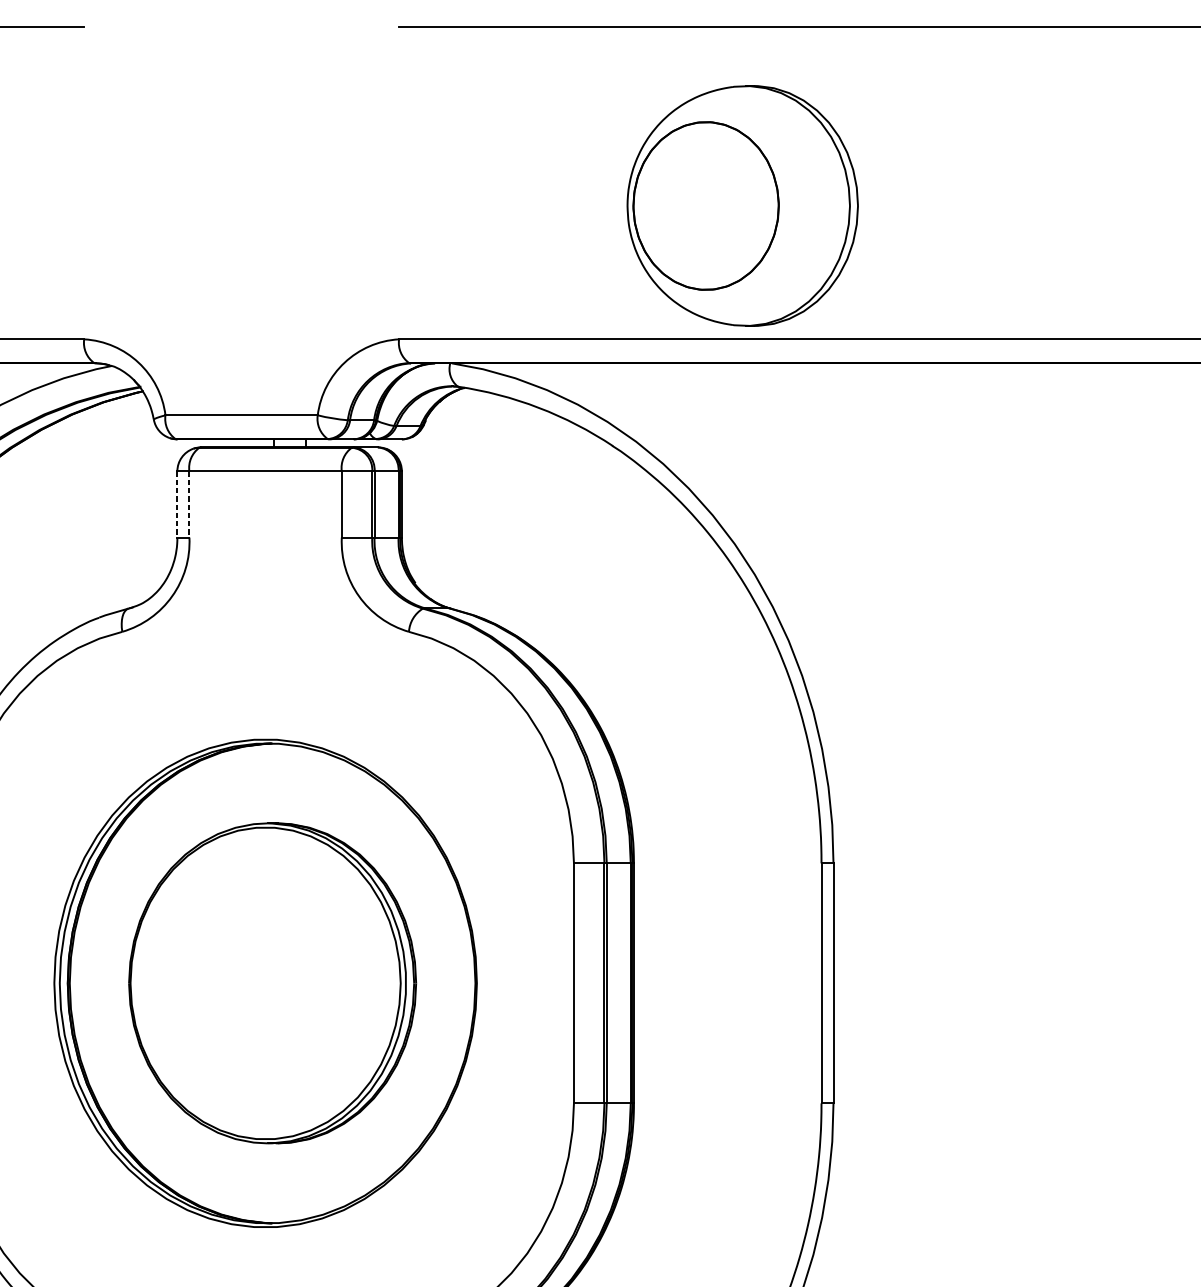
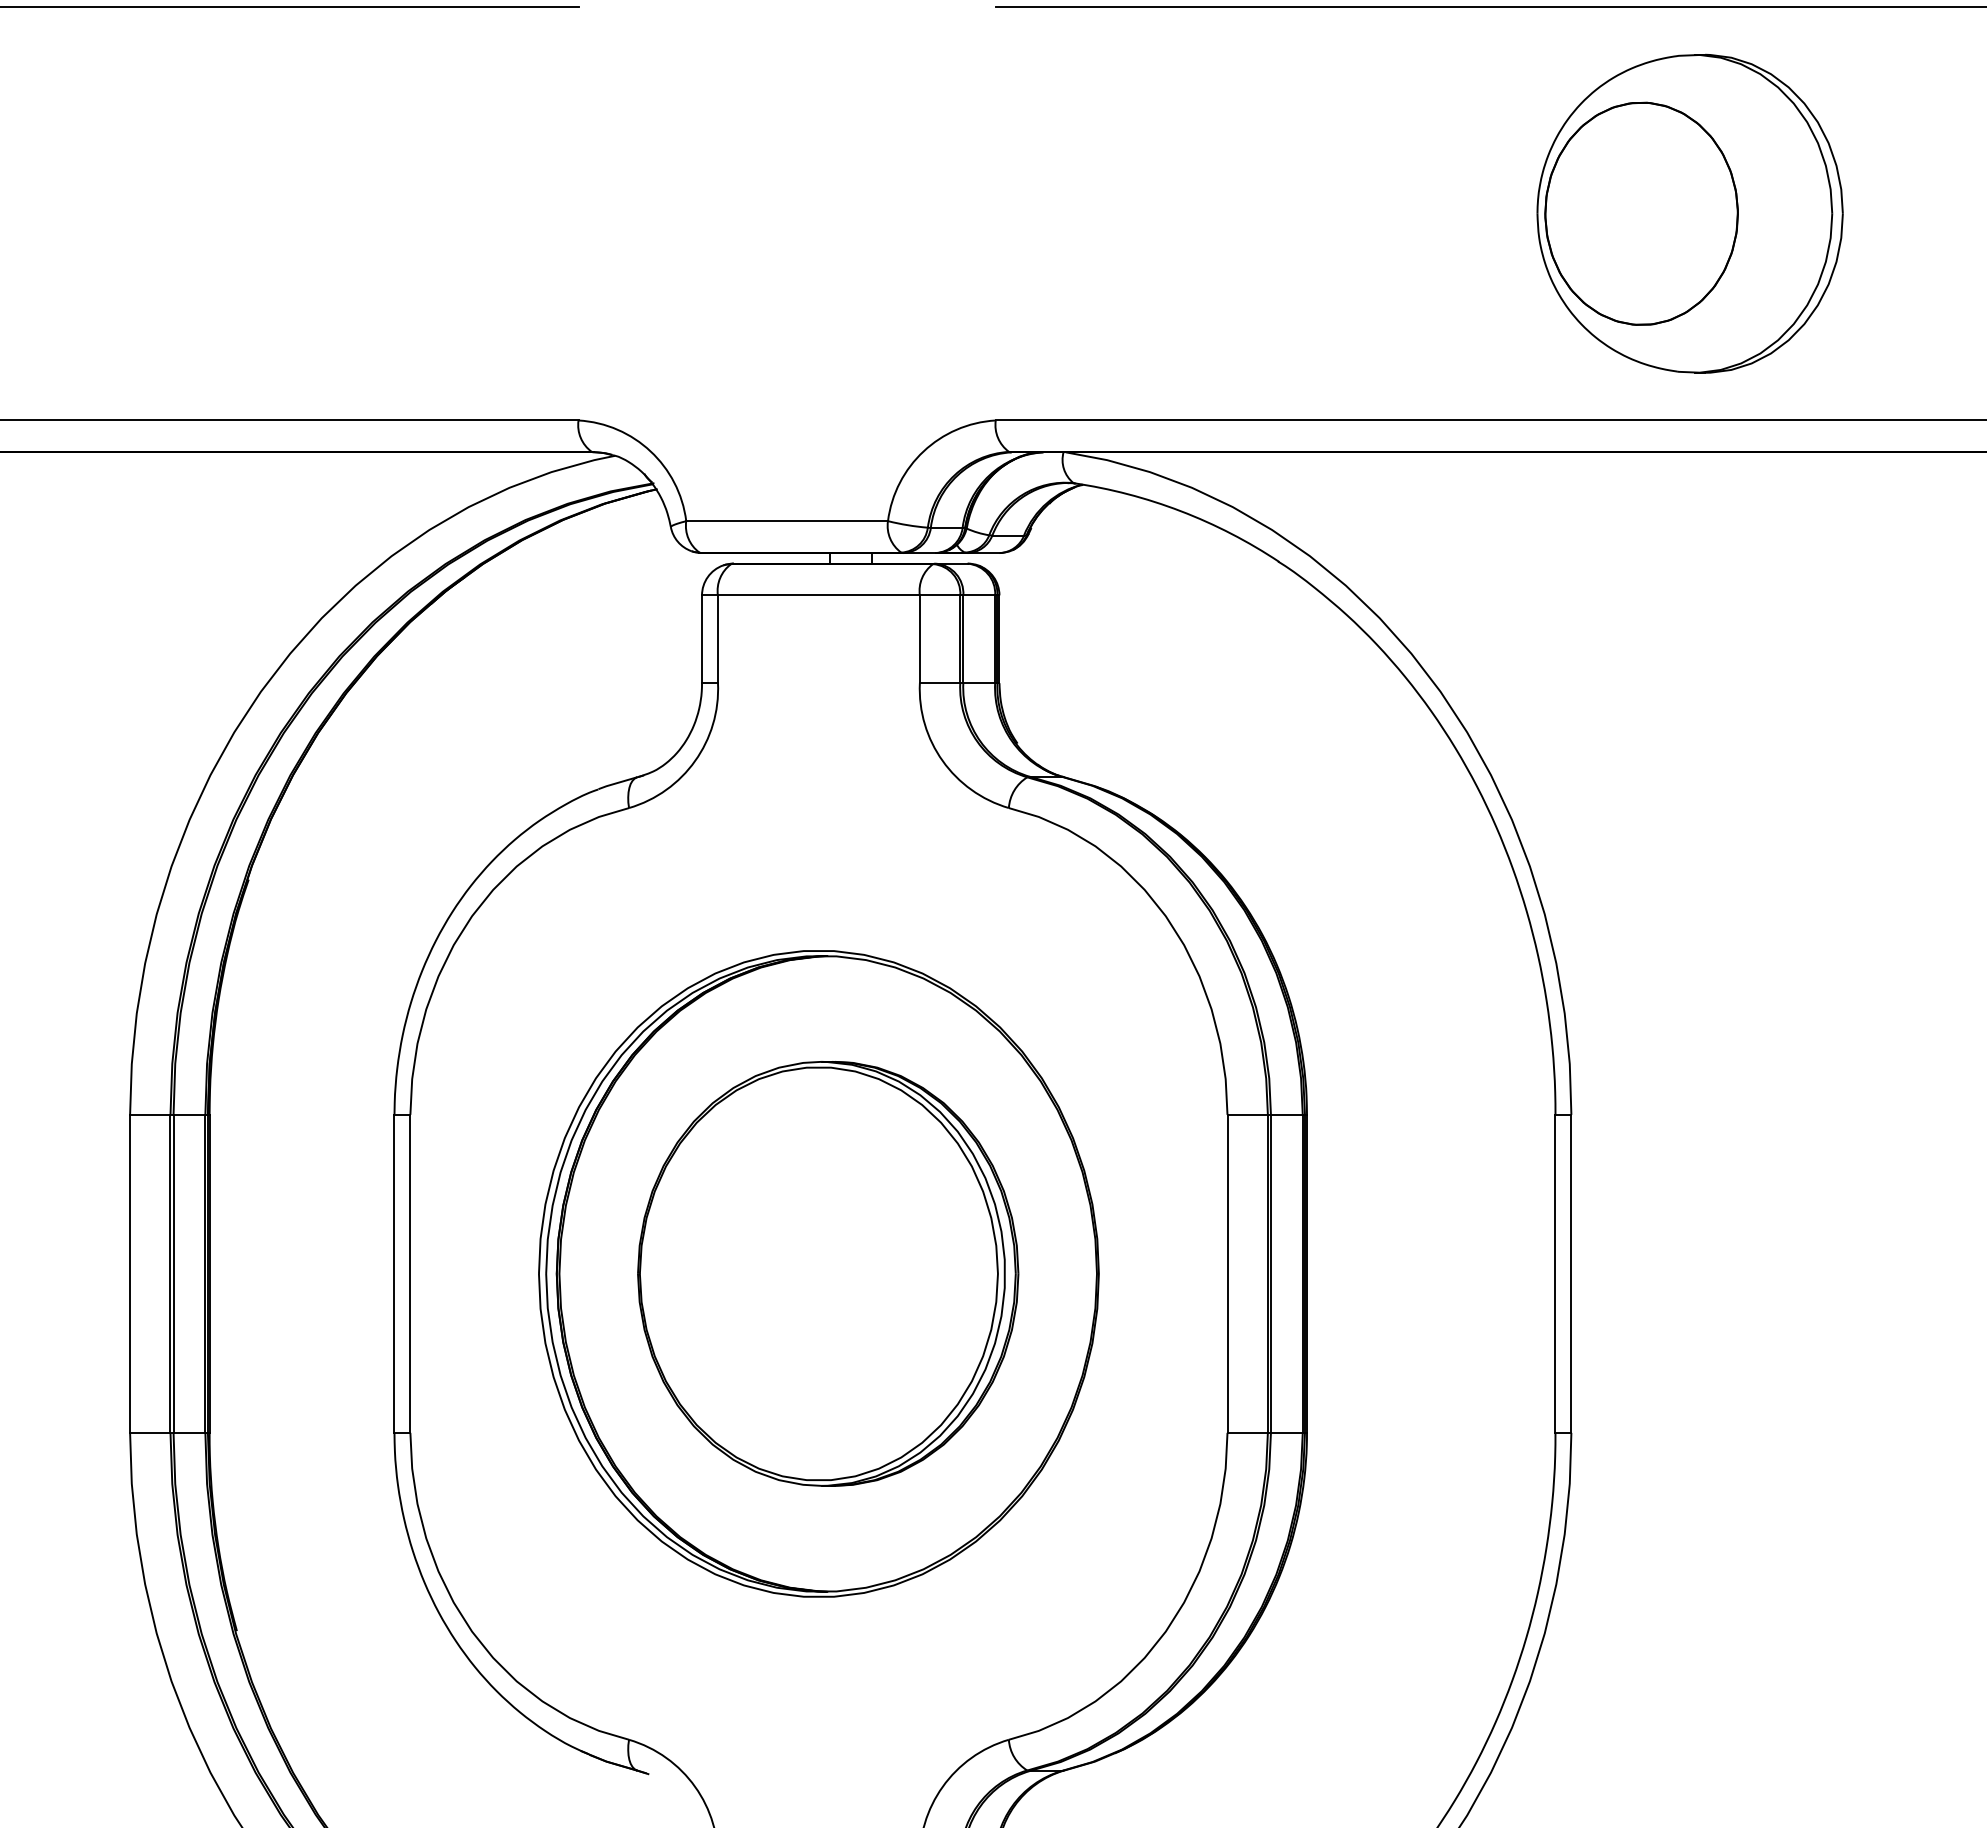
part: (742, 205) -> (1689, 213), moved
line: (177, 504) -> (702, 639), dashed -> solid
line: (189, 504) -> (717, 639), dashed -> solid

